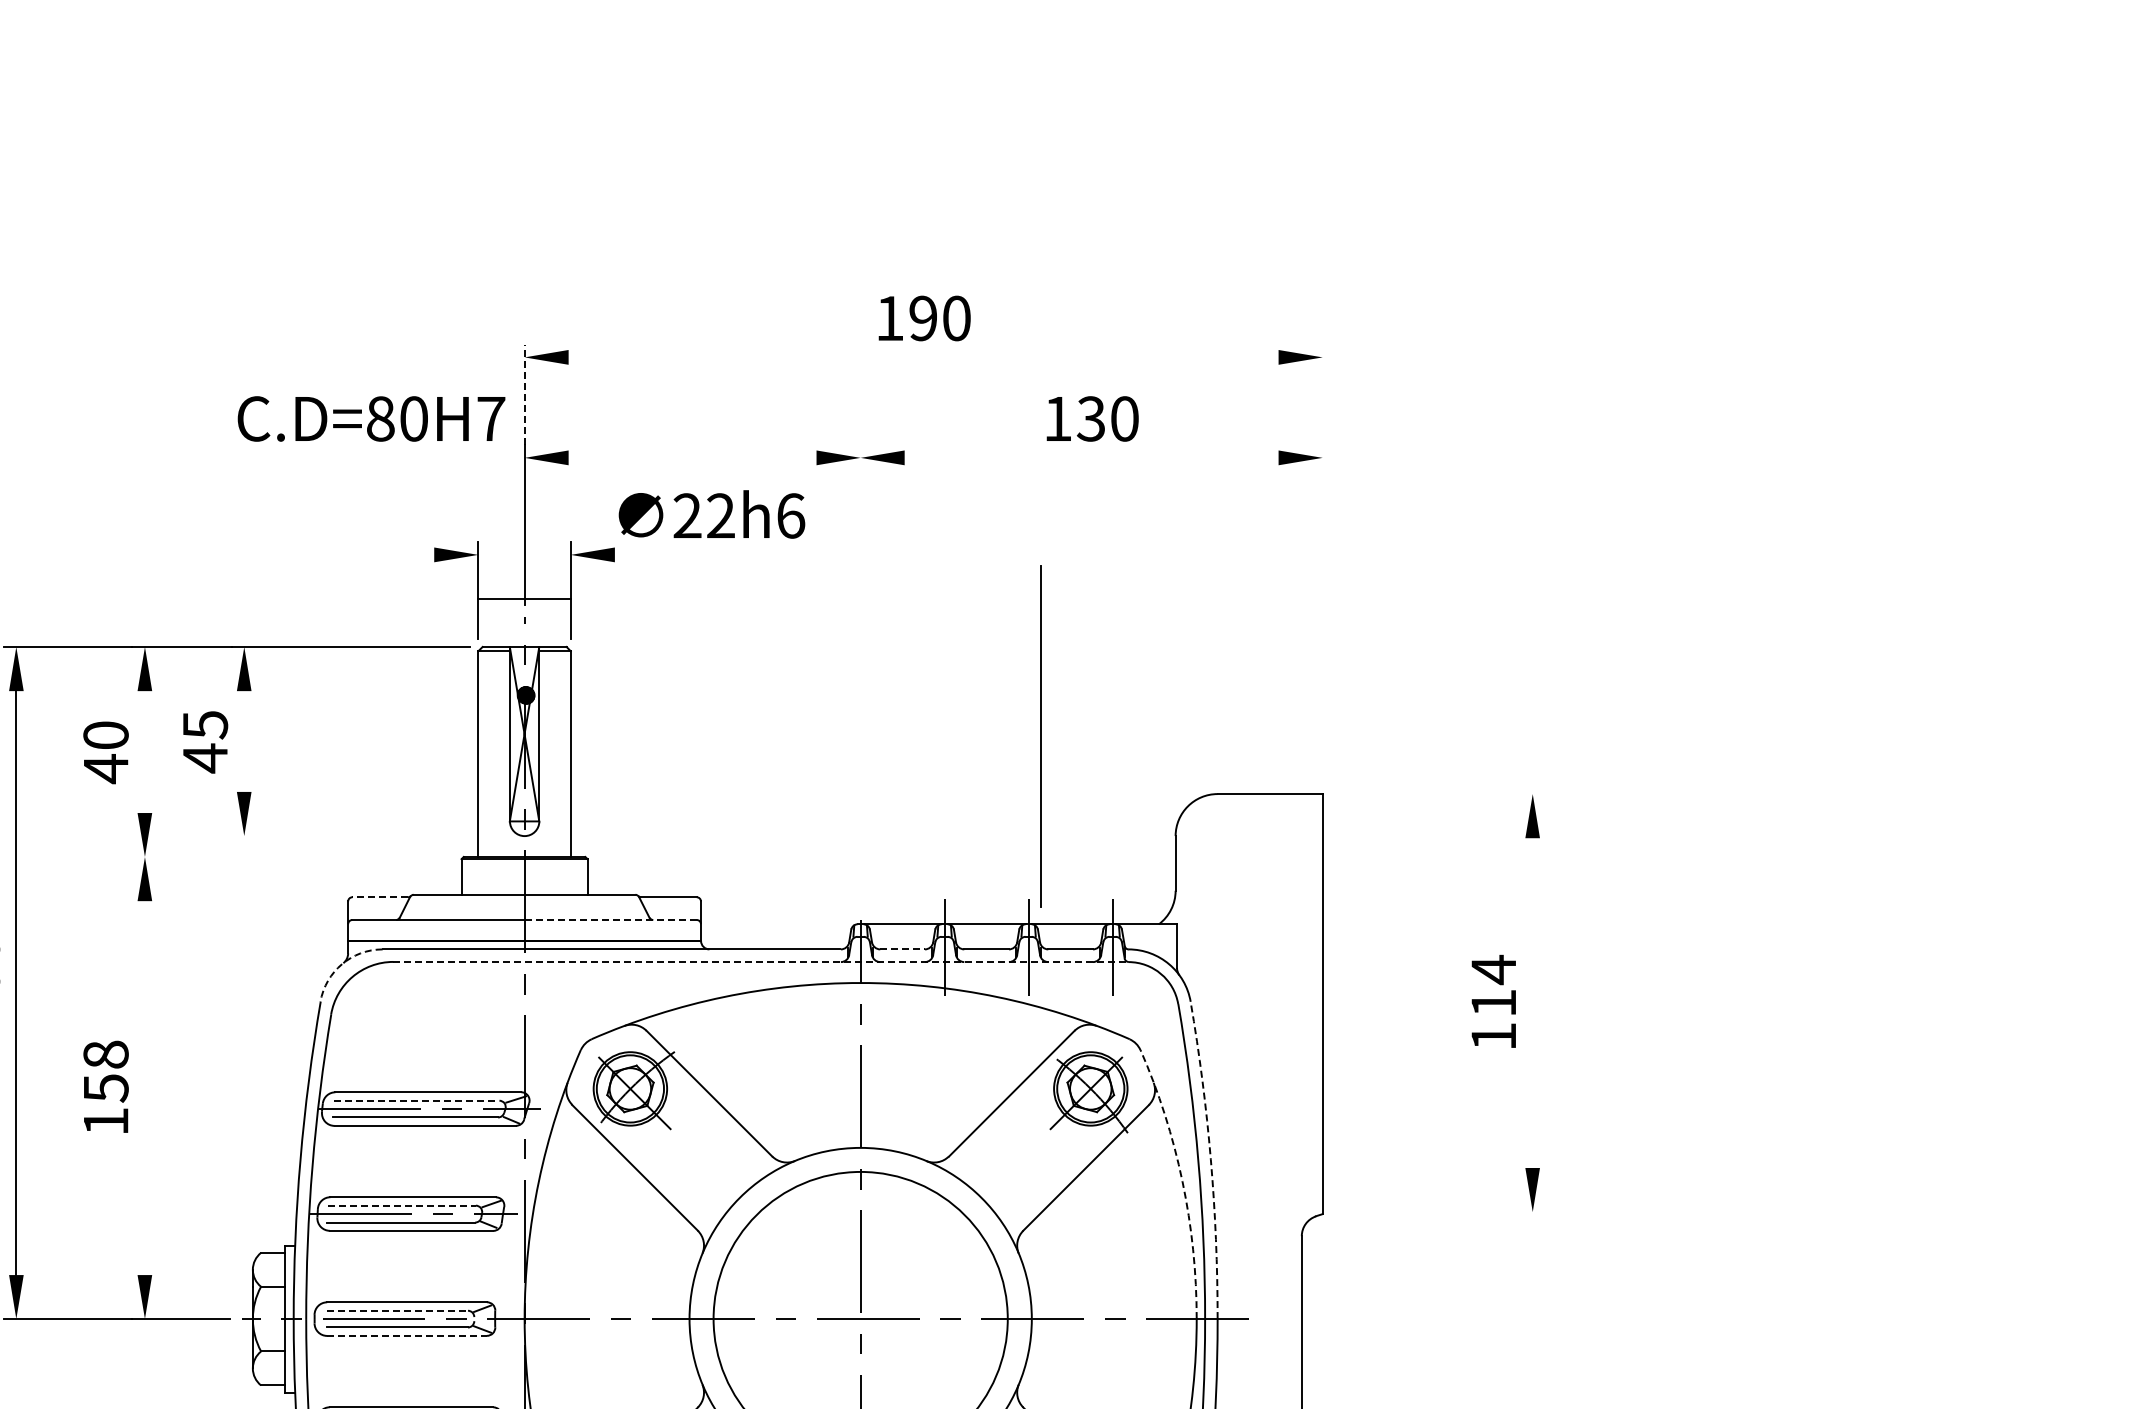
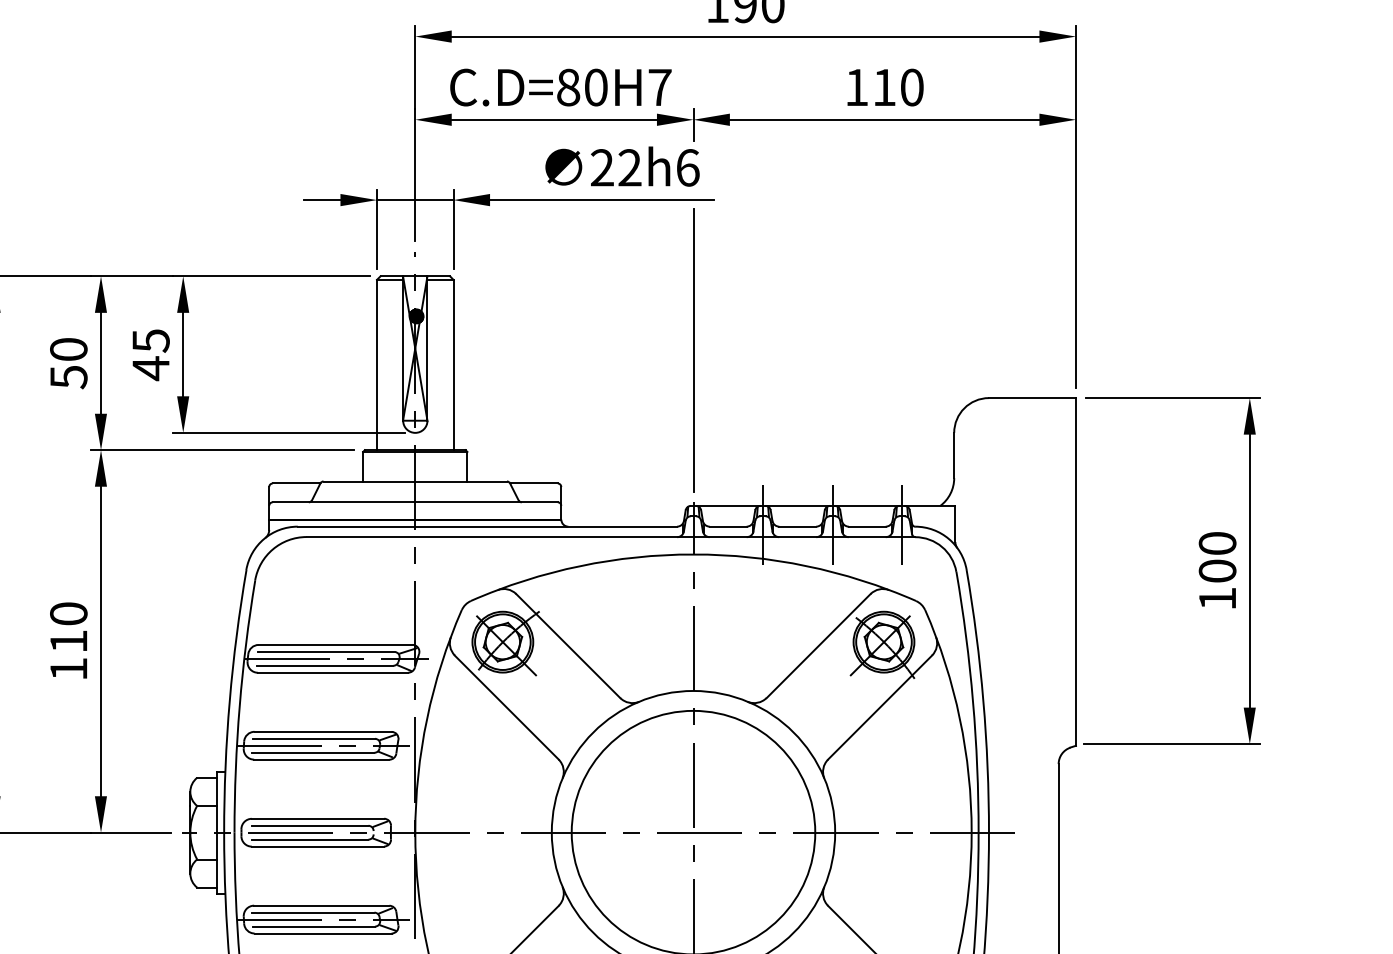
line: (923, 357) -> (745, 36), added
line: (524, 394) -> (415, 67), dashed -> solid
text: (371, 418) -> (560, 87), moved
text: (1090, 418) -> (883, 87), 130 -> 110
line: (692, 457) -> (554, 119), added
line: (1091, 457) -> (884, 119), added
line: (860, 464) -> (693, 125), added
text: (711, 514) -> (622, 166), moved
line: (412, 554) -> (322, 199), added
line: (749, 554) -> (601, 199), added
line: (1322, 562) -> (1075, 206), added
line: (524, 598) -> (415, 199), moved
line: (1040, 736) -> (693, 350), moved
line: (244, 741) -> (183, 354), added
line: (144, 752) -> (100, 363), added
text: (106, 769) -> (69, 377), 40 -> 50
line: (1440, 794) -> (1173, 398), added
line: (371, 836) -> (288, 433), added
line: (291, 857) -> (222, 450), added
line: (380, 897) -> (296, 483), dashed -> solid
line: (611, 920) -> (487, 502), dashed -> solid
line: (903, 949) -> (728, 526), dashed -> solid
line: (760, 962) -> (610, 537), dashed -> solid
arc: (341, 964) -> (263, 539), dashed -> solid
text: (1493, 985) -> (1217, 556), 114 -> 100
line: (1532, 1002) -> (1249, 570), added
text: (105, 1071) -> (68, 627), 158 -> 110
line: (144, 1088) -> (100, 641), added
line: (416, 1100) -> (325, 651), dashed -> solid
arc: (1210, 1159) -> (983, 700), dashed -> solid
arc: (1182, 1181) -> (959, 718), dashed -> solid
line: (402, 1205) -> (314, 738), dashed -> solid
line: (1438, 1212) -> (1171, 744), added
line: (398, 1310) -> (310, 825), dashed -> solid
line: (407, 1335) -> (318, 846), dashed -> solid

